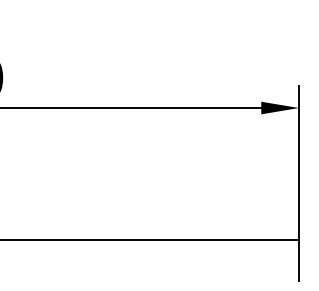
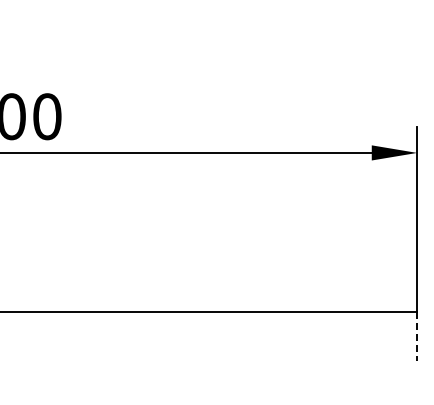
line: (299, 260) -> (417, 336), solid -> dashed

